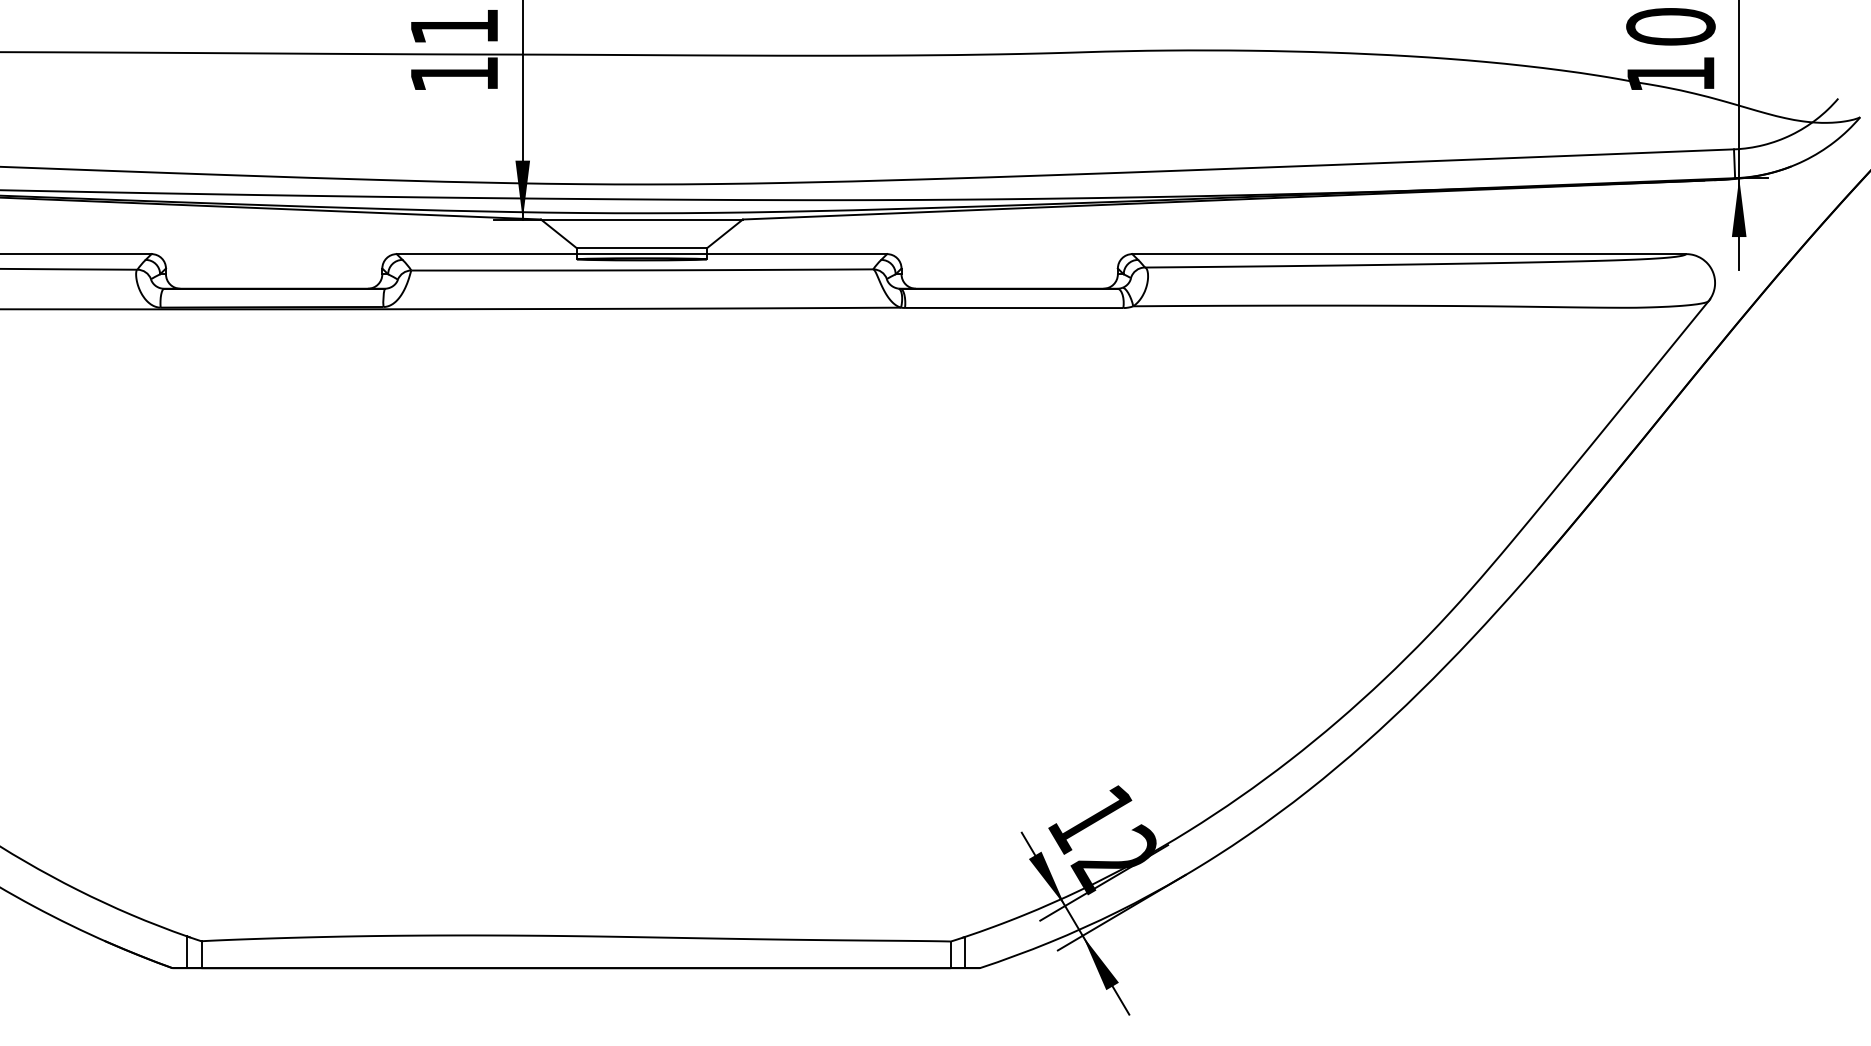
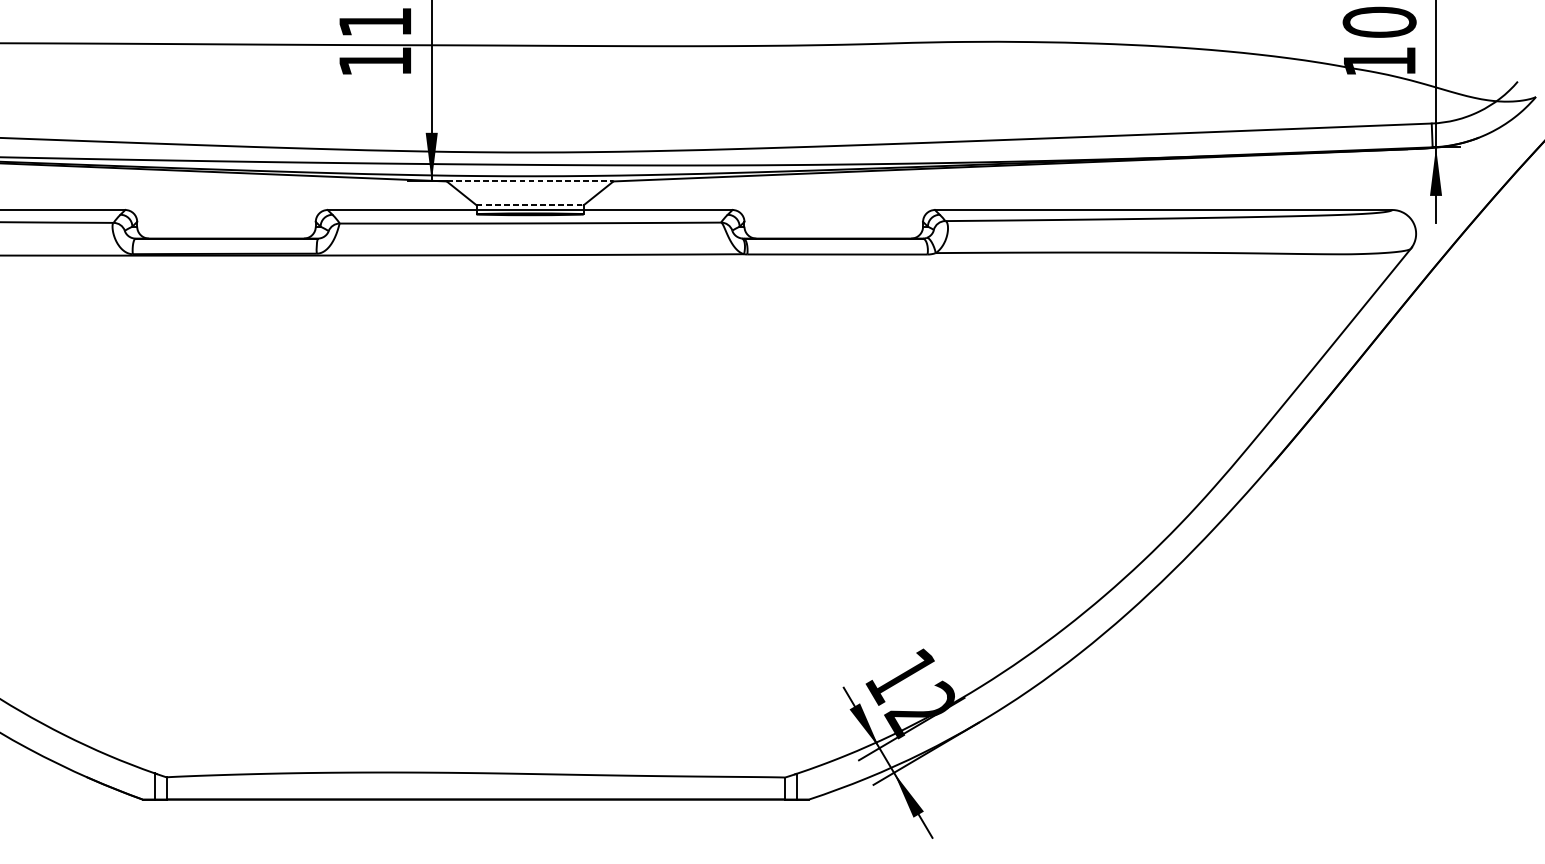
line: (641, 219) -> (529, 181), solid -> dashed
line: (641, 248) -> (529, 205), solid -> dashed

